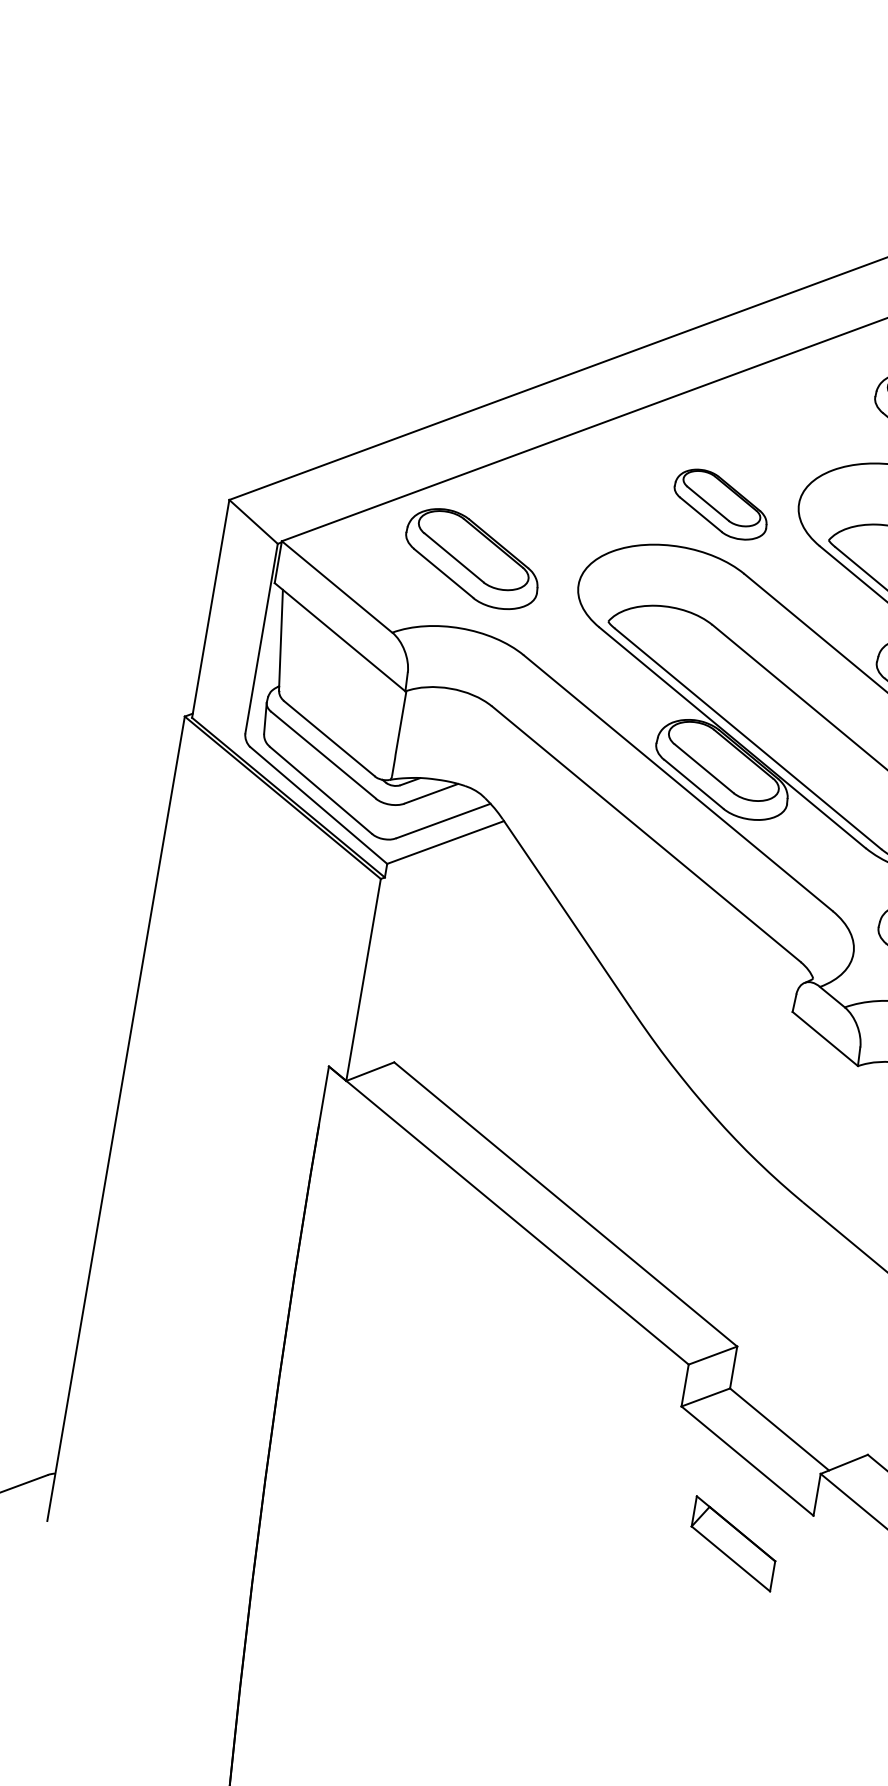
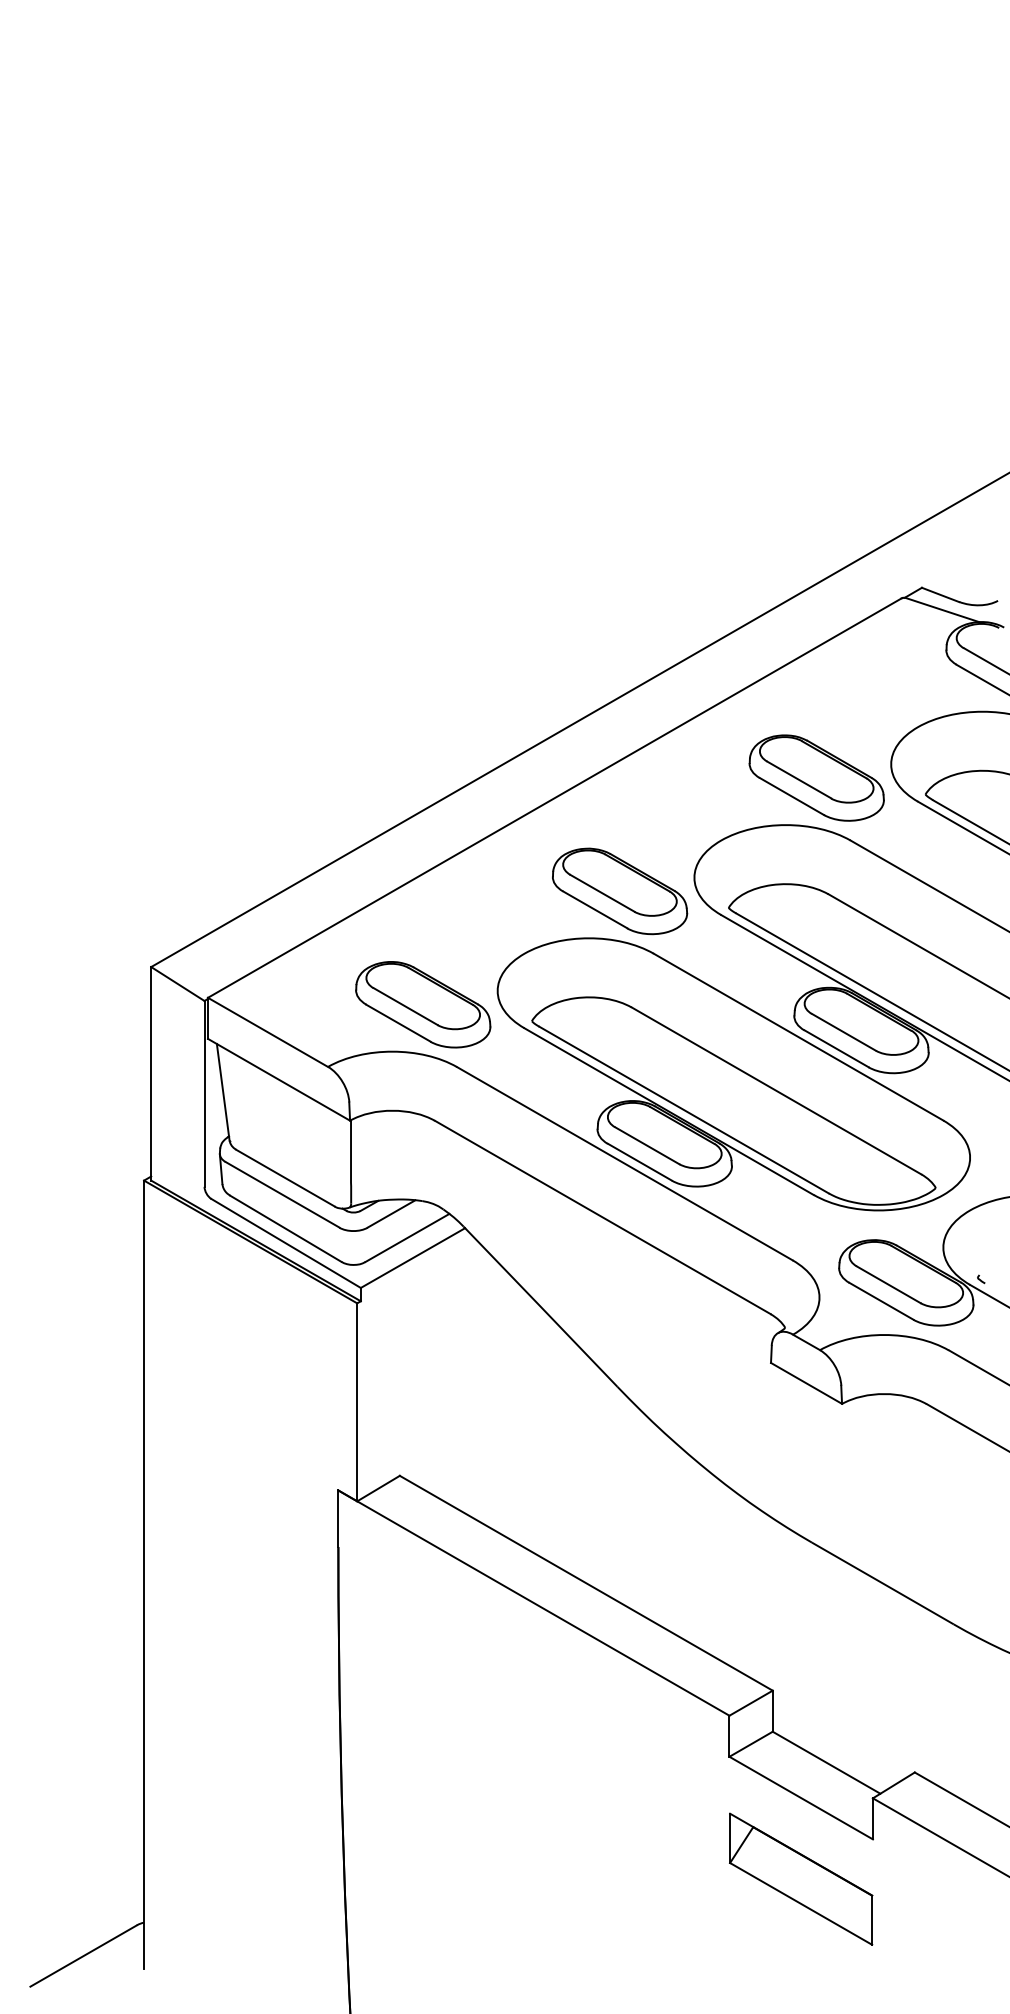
part: (721, 504) -> (620, 891), size x1.43
part: (472, 558) -> (423, 1004), moved
part: (733, 1543) -> (801, 1878), size x1.67

